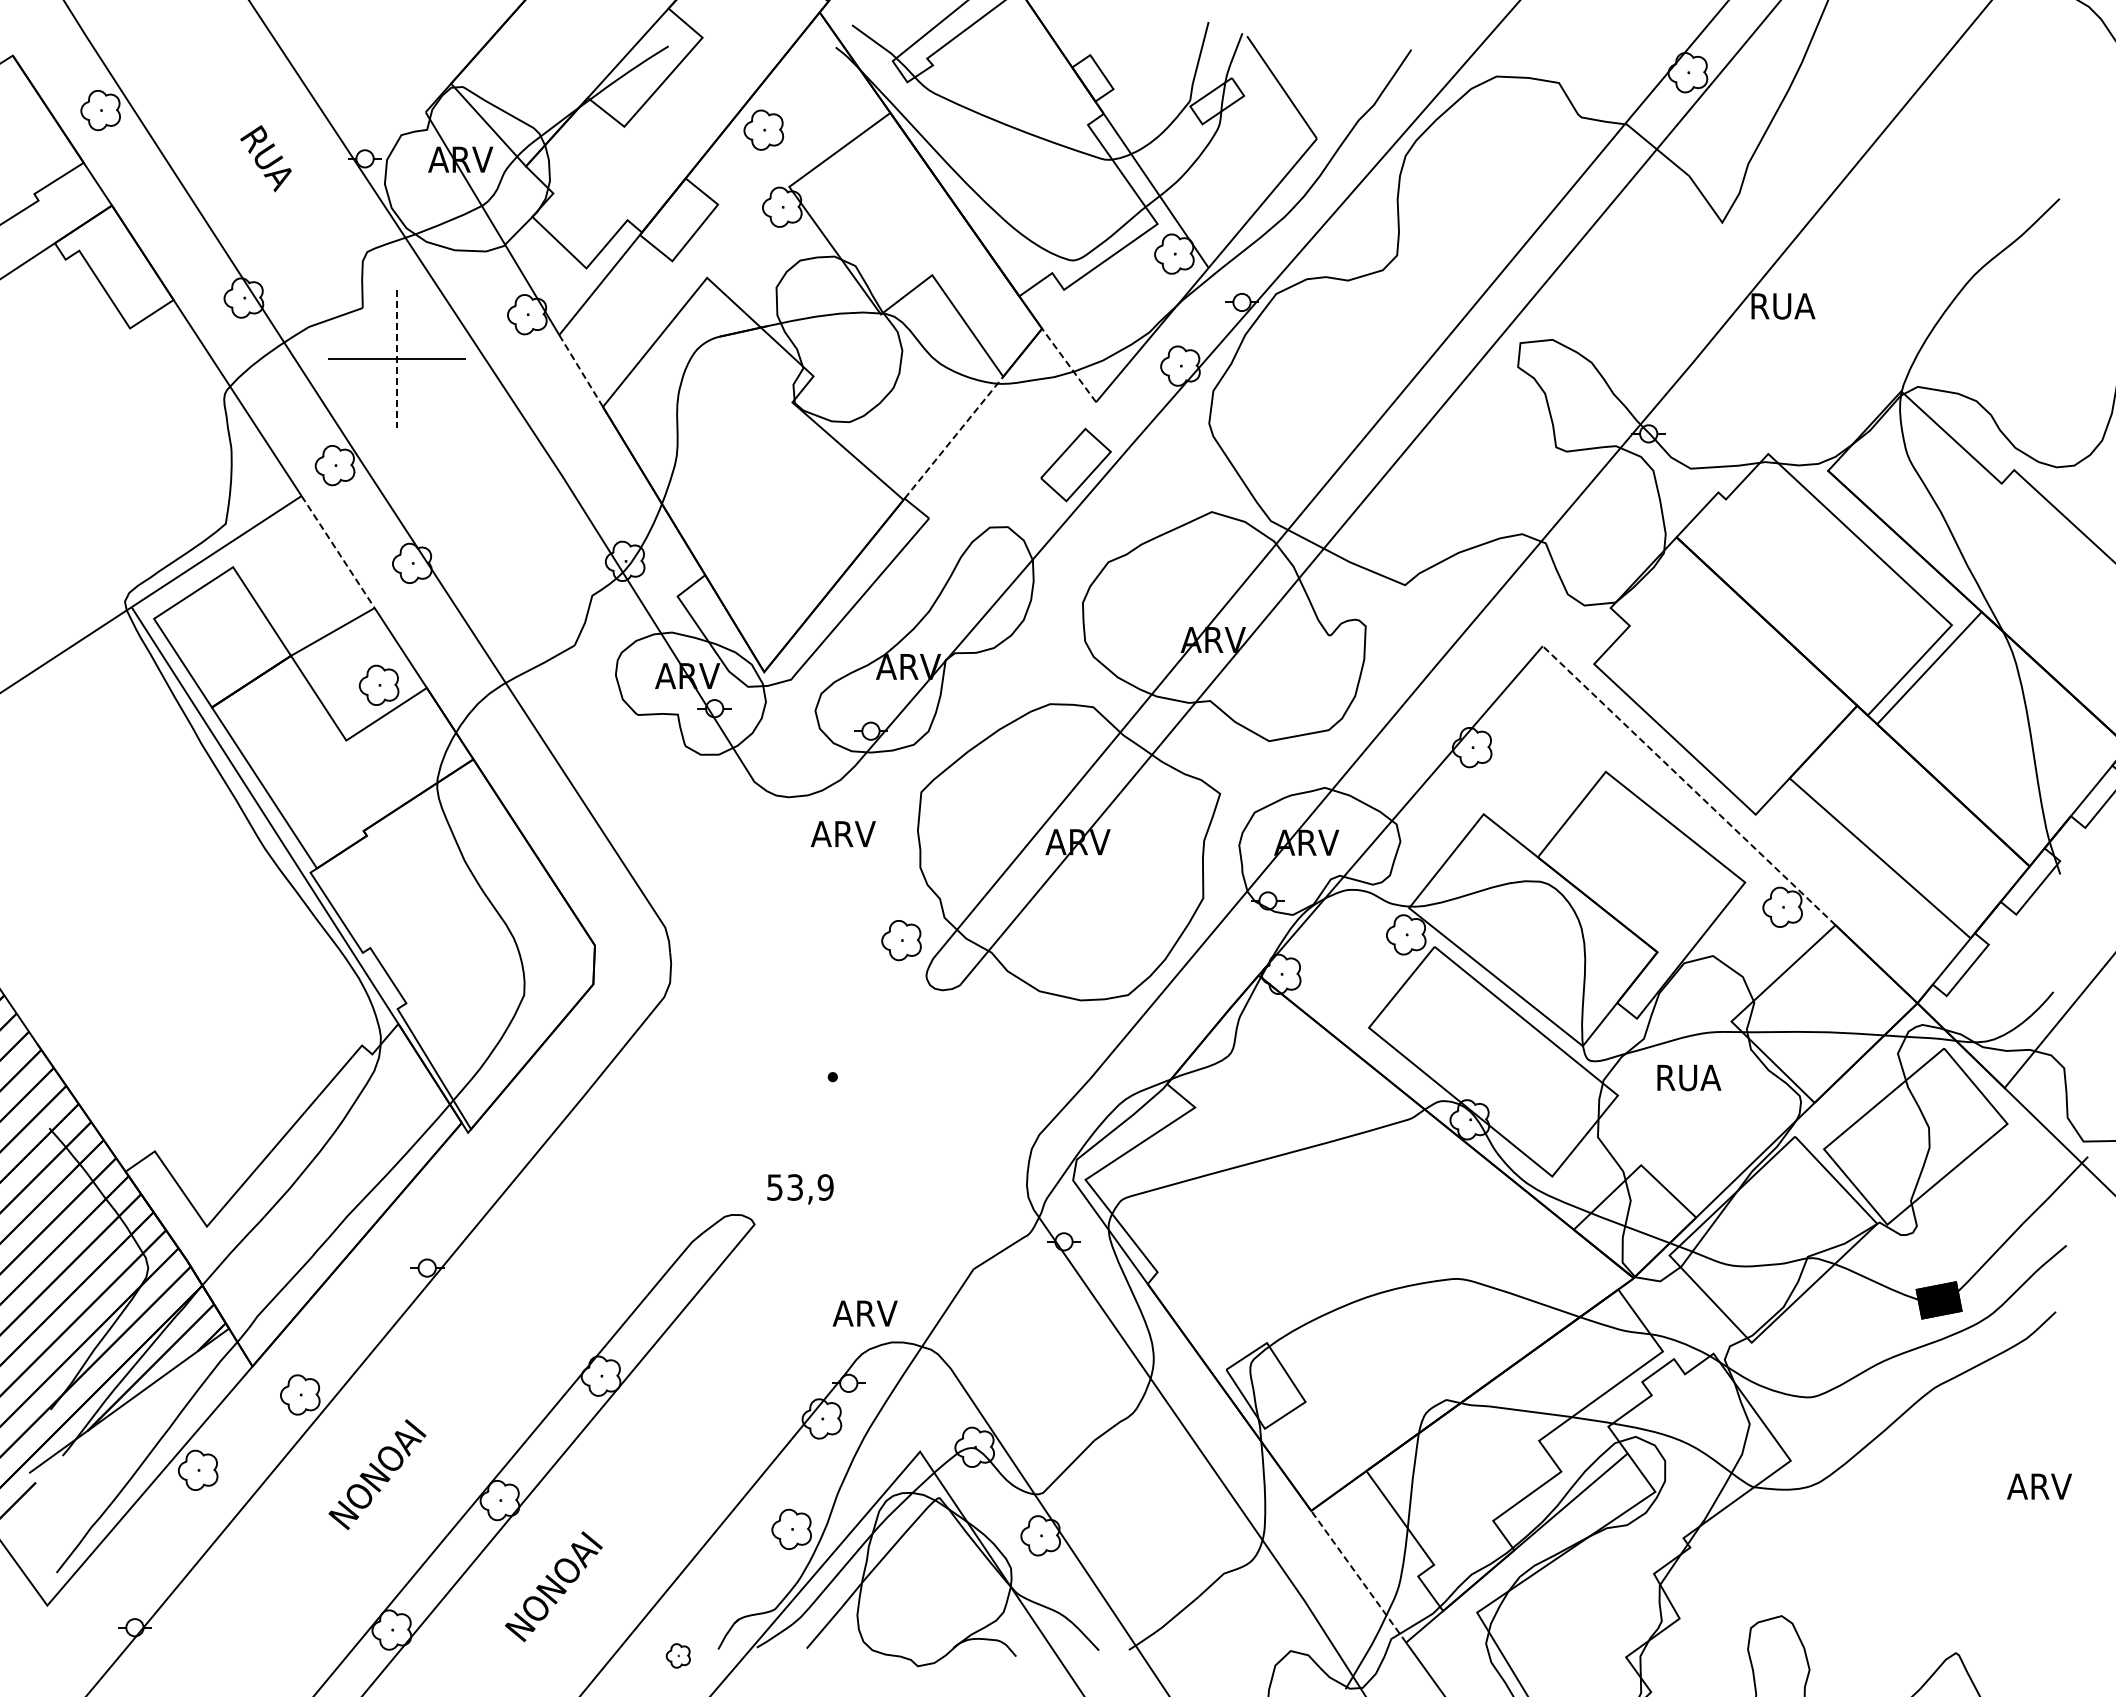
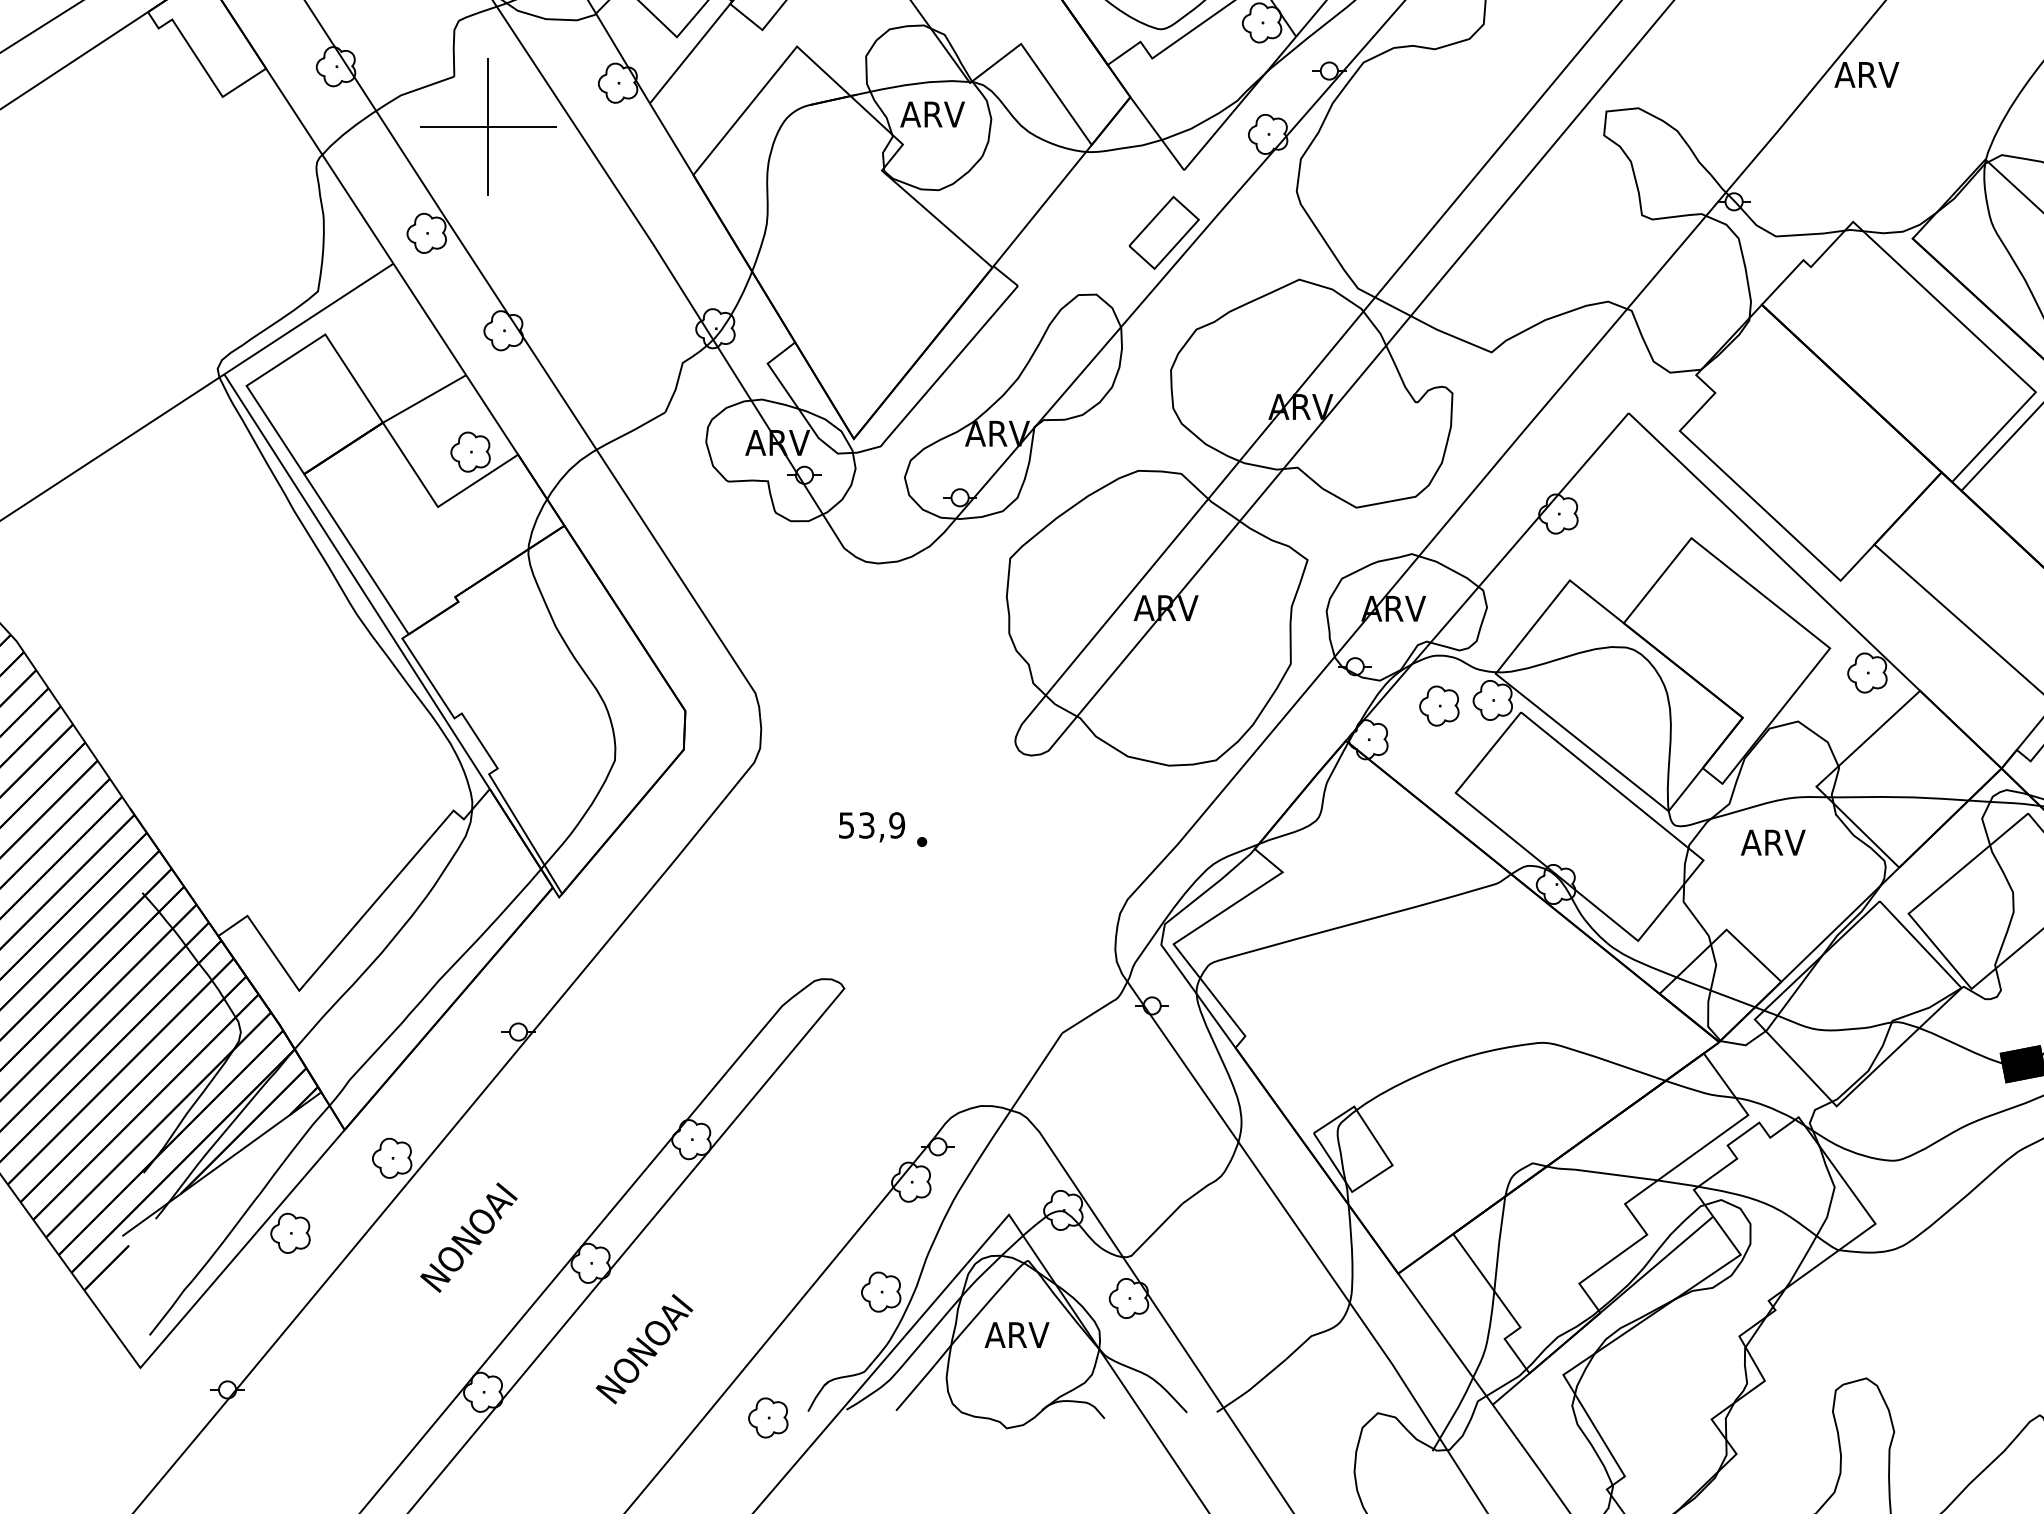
text: (1782, 306) -> (1867, 75), RUA -> ARV
line: (397, 359) -> (488, 127), dashed -> solid
line: (1069, 365) -> (1157, 133), dashed -> solid
line: (581, 371) -> (672, 139), dashed -> solid
line: (954, 437) -> (1043, 205), dashed -> solid
line: (338, 552) -> (430, 319), dashed -> solid
line: (1688, 785) -> (1773, 551), dashed -> solid
text: (842, 833) -> (931, 113), moved
part: (901, 940) -> (1439, 706), moved
text: (1688, 1077) -> (1773, 842), RUA -> ARV
text: (800, 1189) -> (872, 827), moved
text: (864, 1313) -> (1016, 1335), moved
line: (1358, 1576) -> (1445, 1338), dashed -> solid
part: (678, 1655) -> (768, 1417), size x1.67

